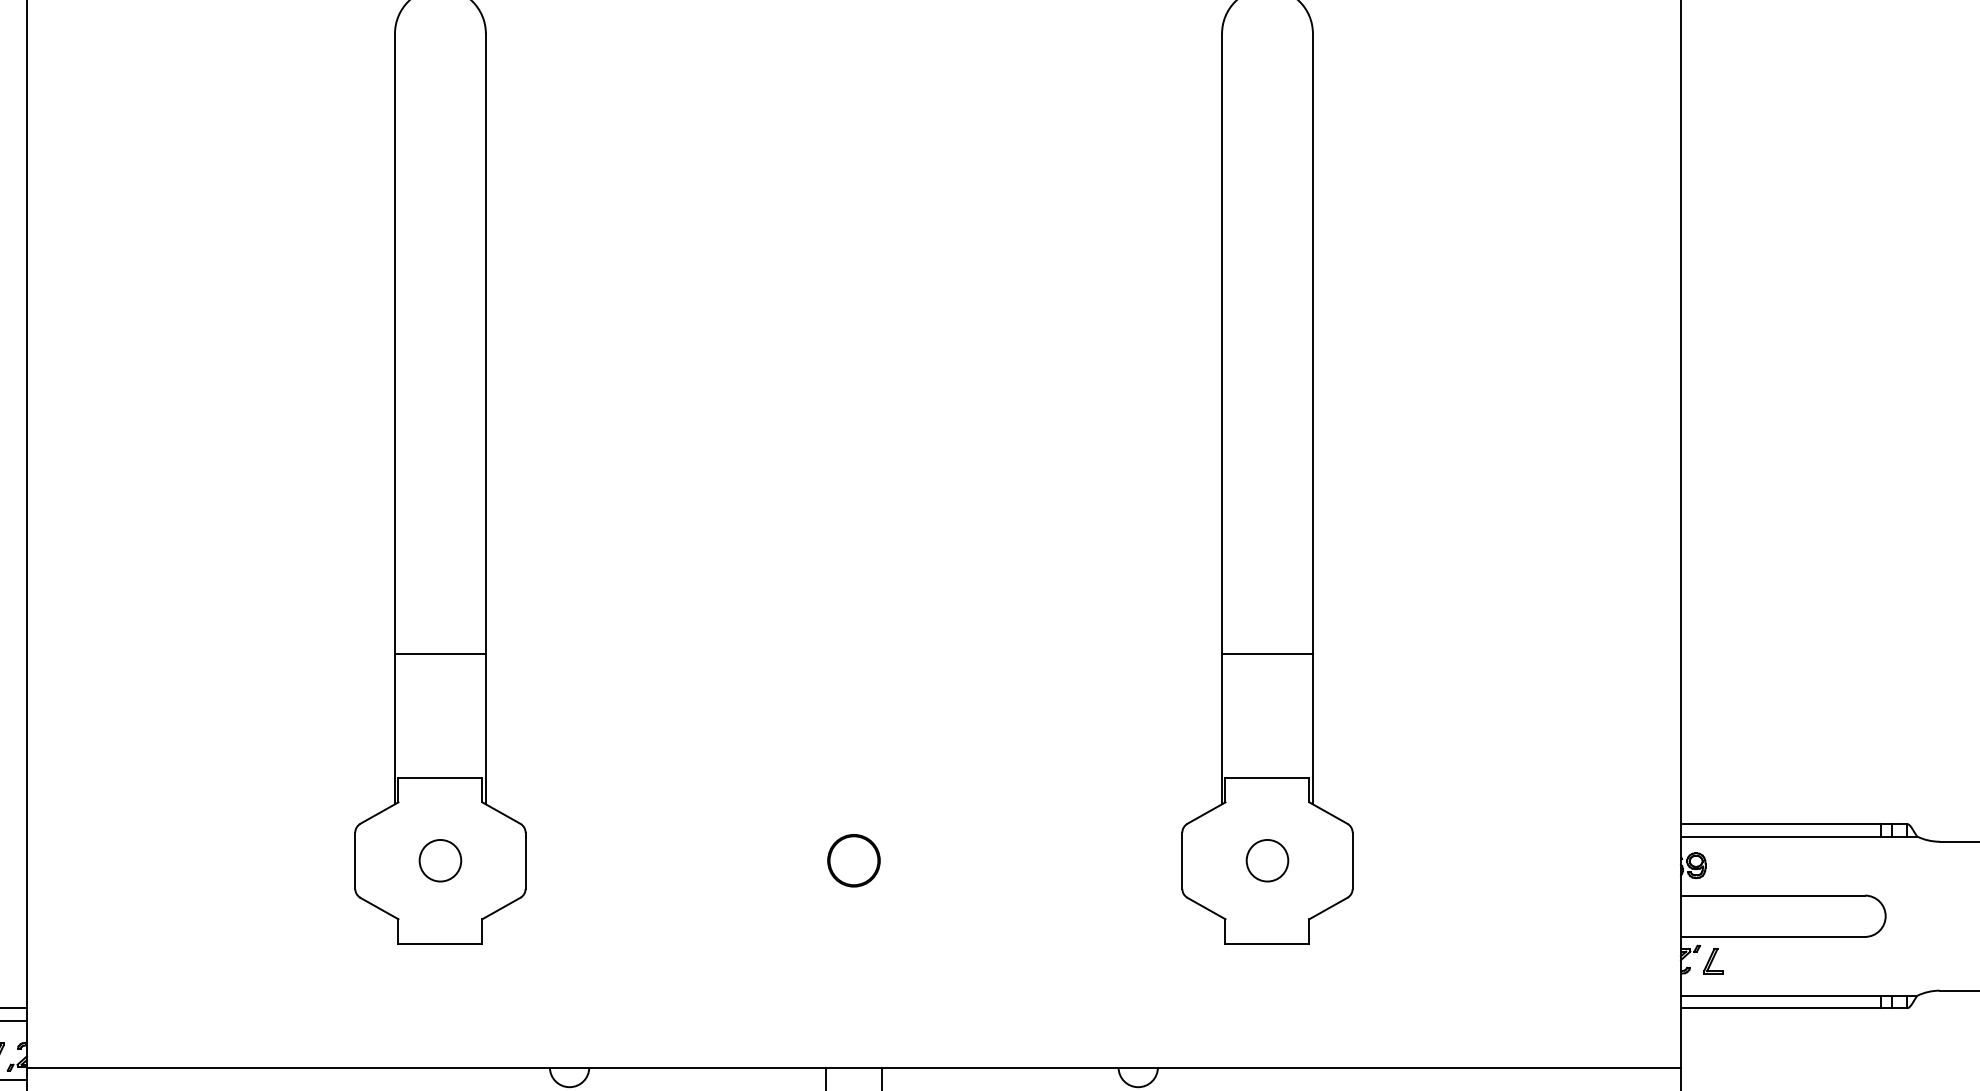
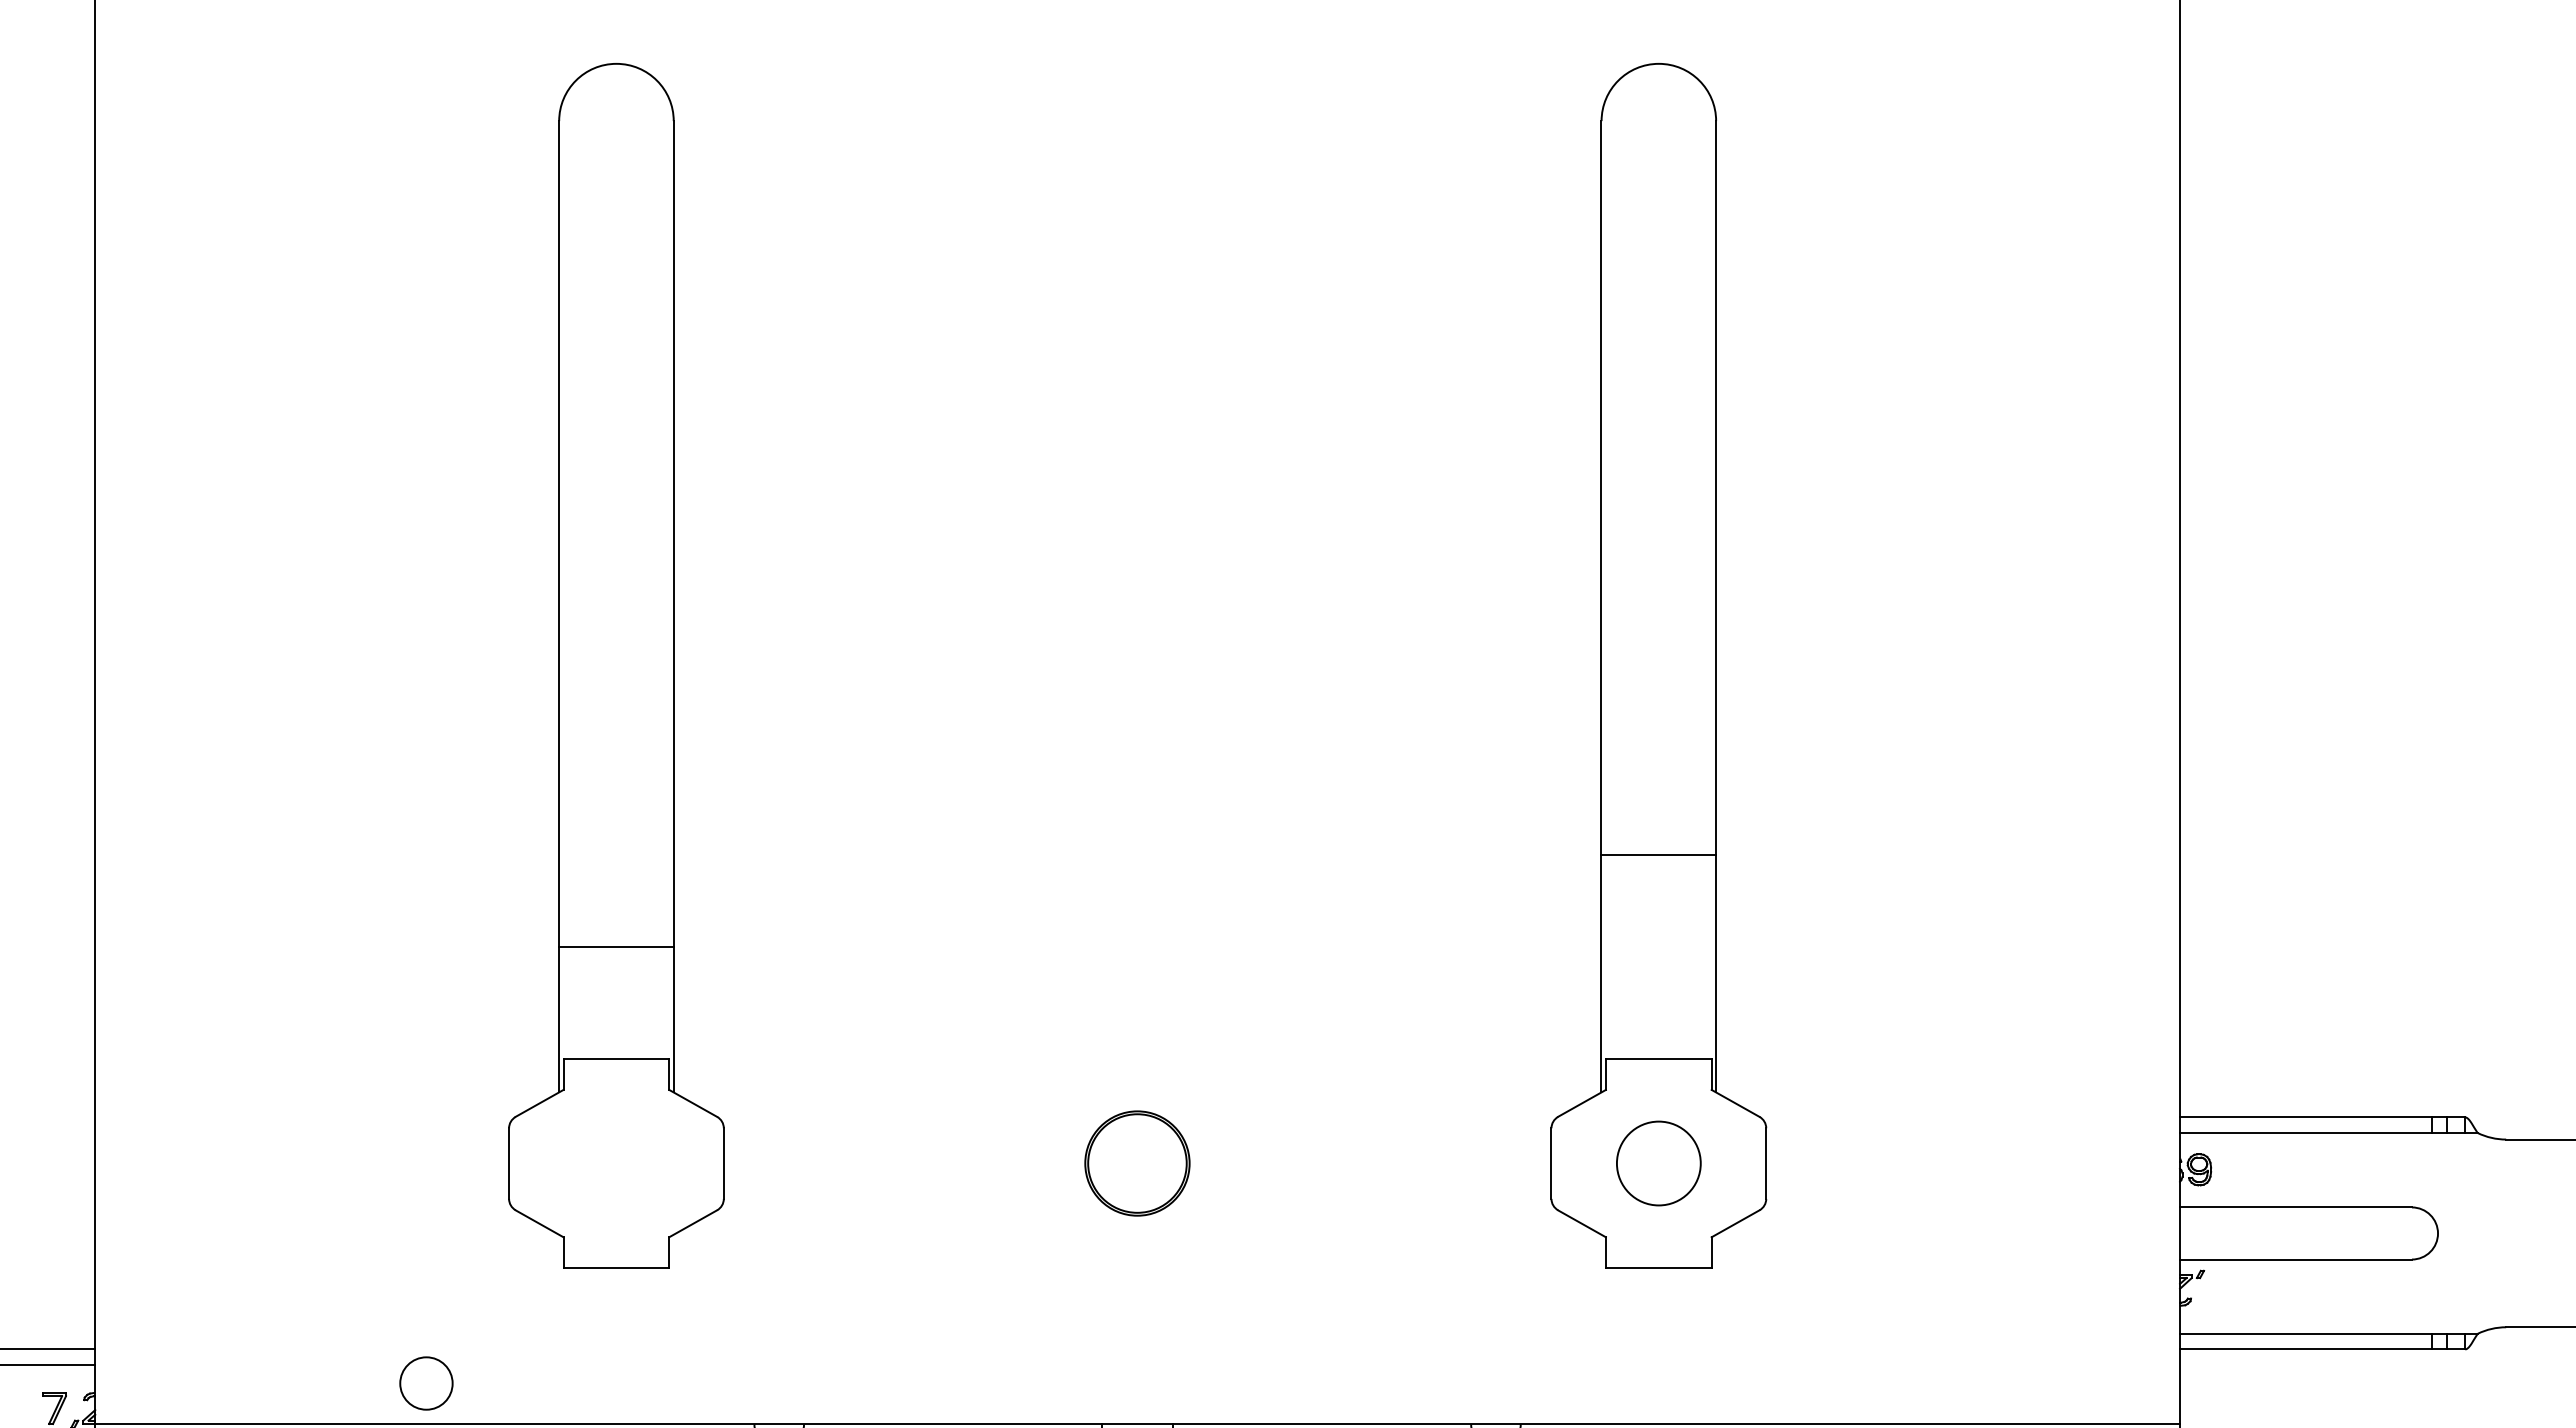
line: (440, 653) -> (616, 946), moved
line: (1267, 653) -> (1658, 854), moved
circle: (440, 860) -> (426, 1383), moved
part: (853, 860) -> (1137, 1163), size x1.6
circle: (1267, 860) -> (1658, 1163), size x1.6
part: (1713, 960) -> (2220, 1289), removed

